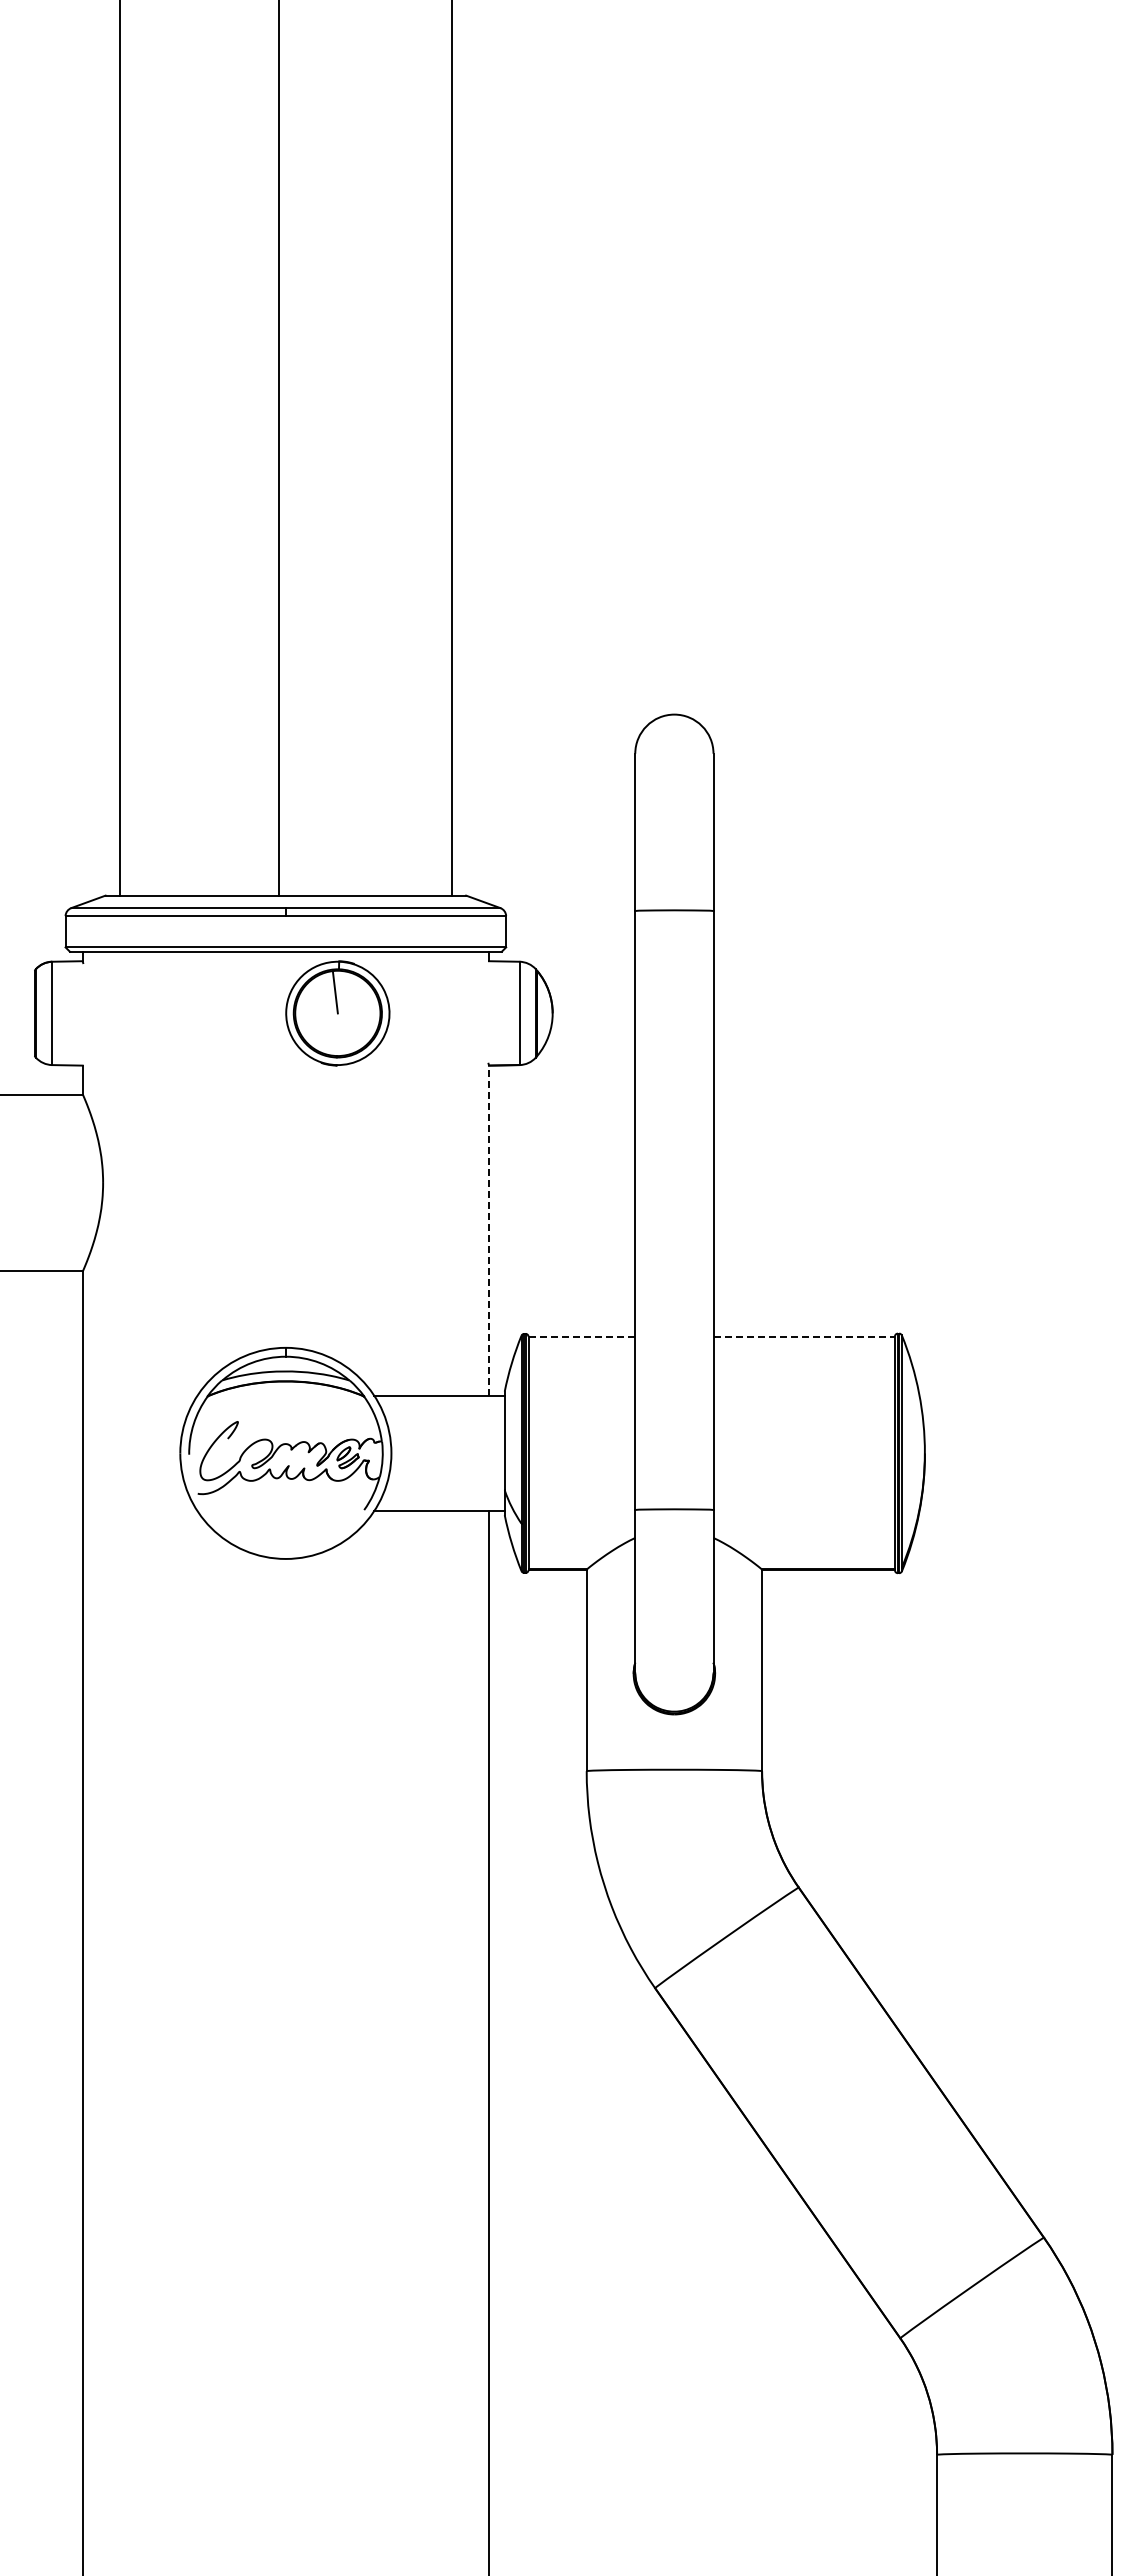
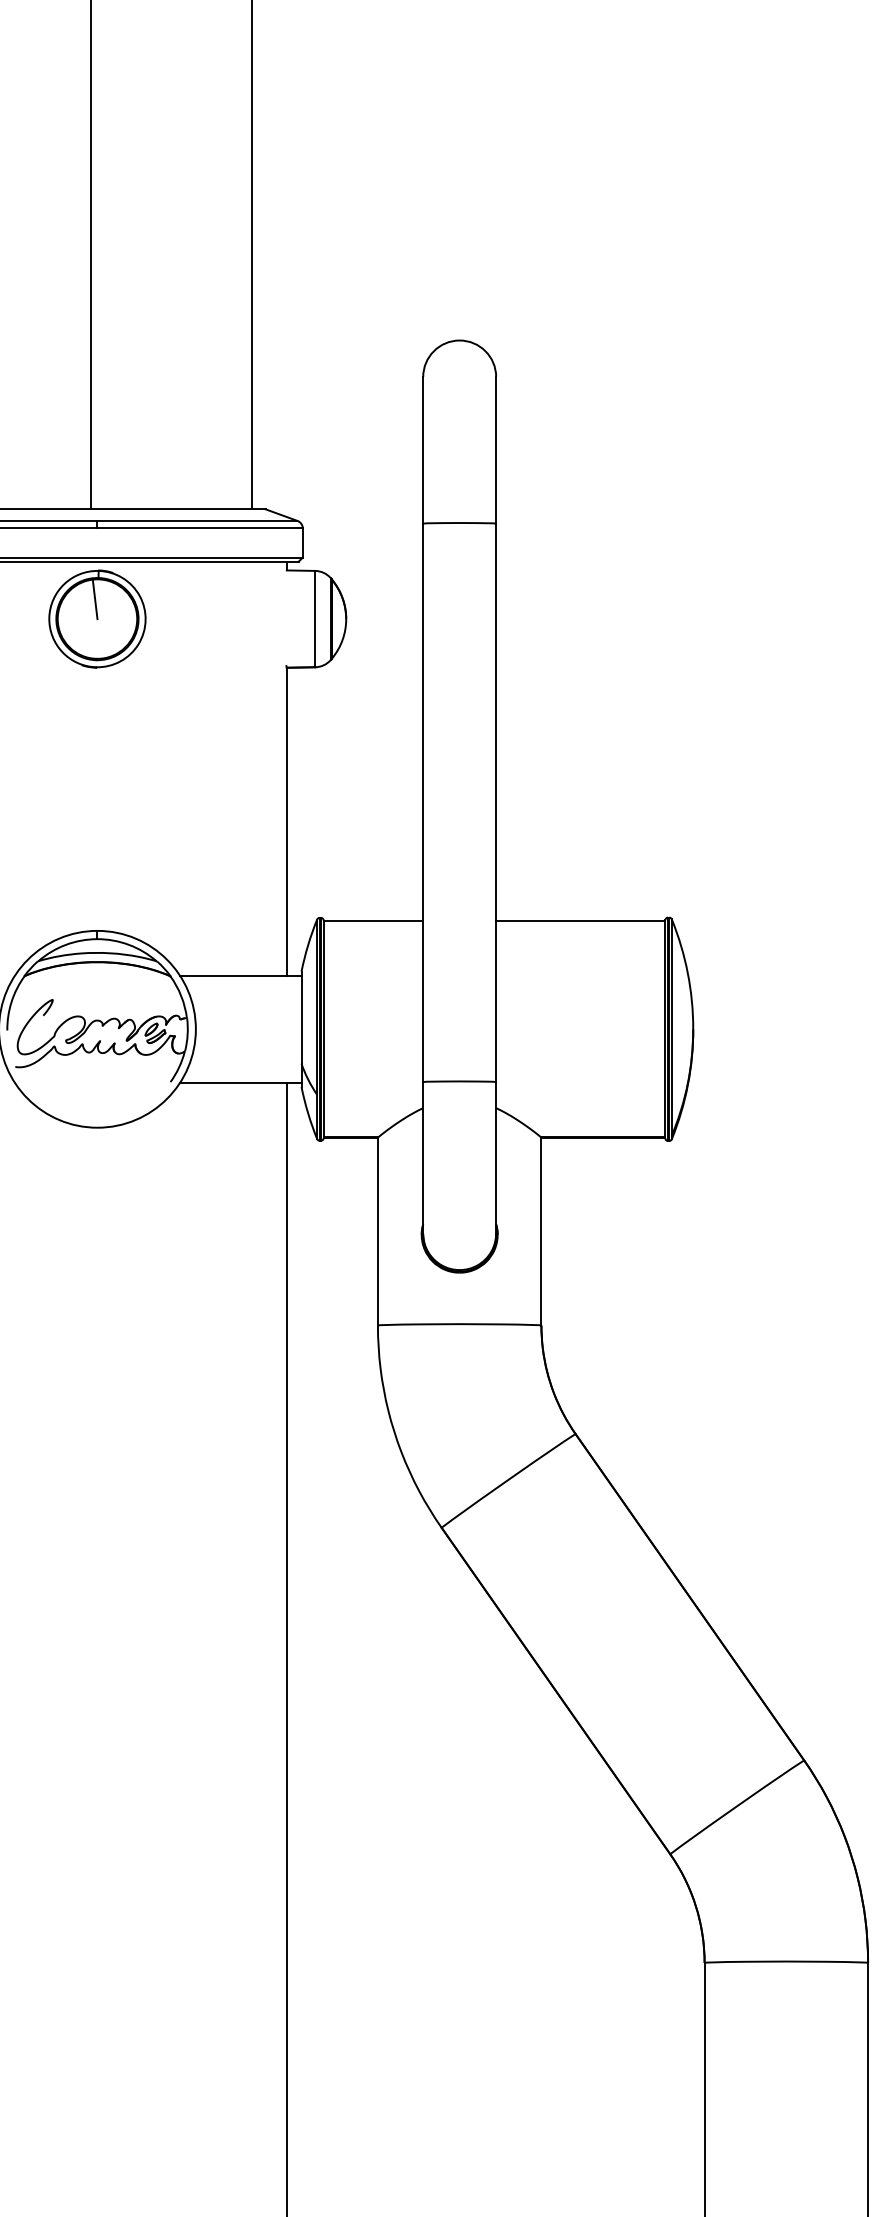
part: (337, 1013) -> (97, 619), moved
line: (489, 1230) -> (287, 821), dashed -> solid
line: (582, 1337) -> (374, 921), dashed -> solid
line: (804, 1337) -> (580, 921), dashed -> solid

